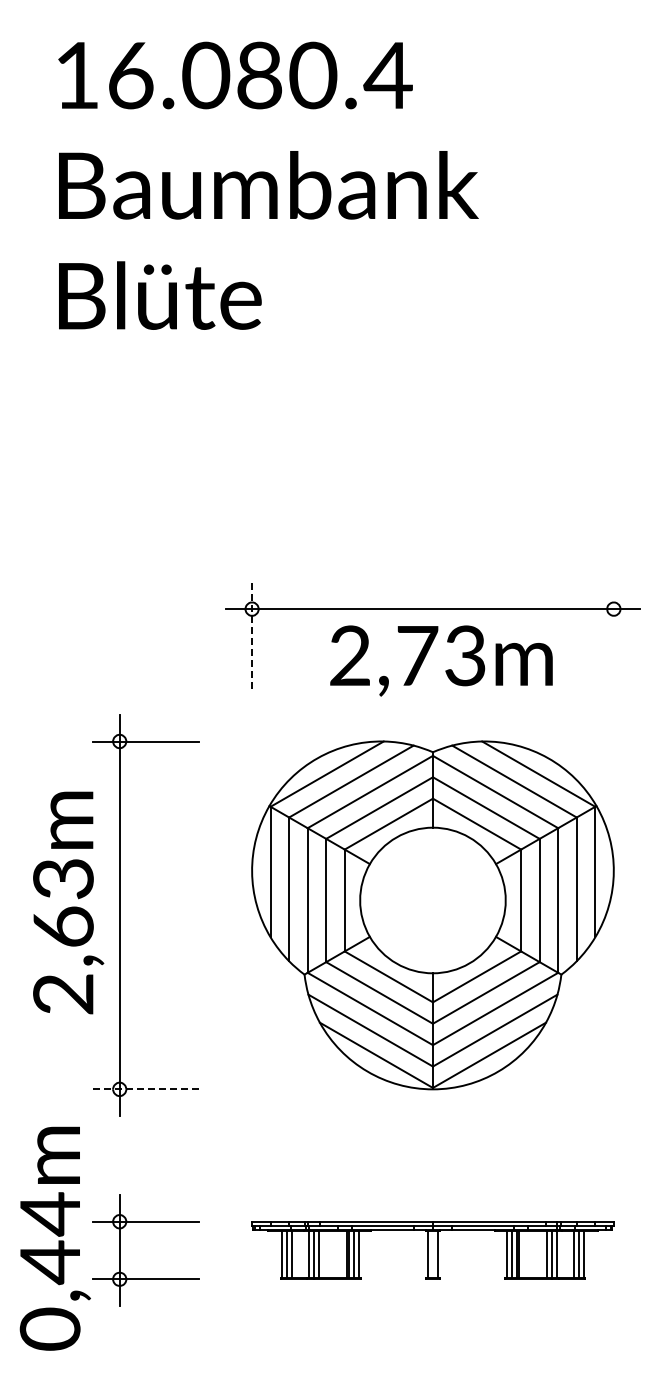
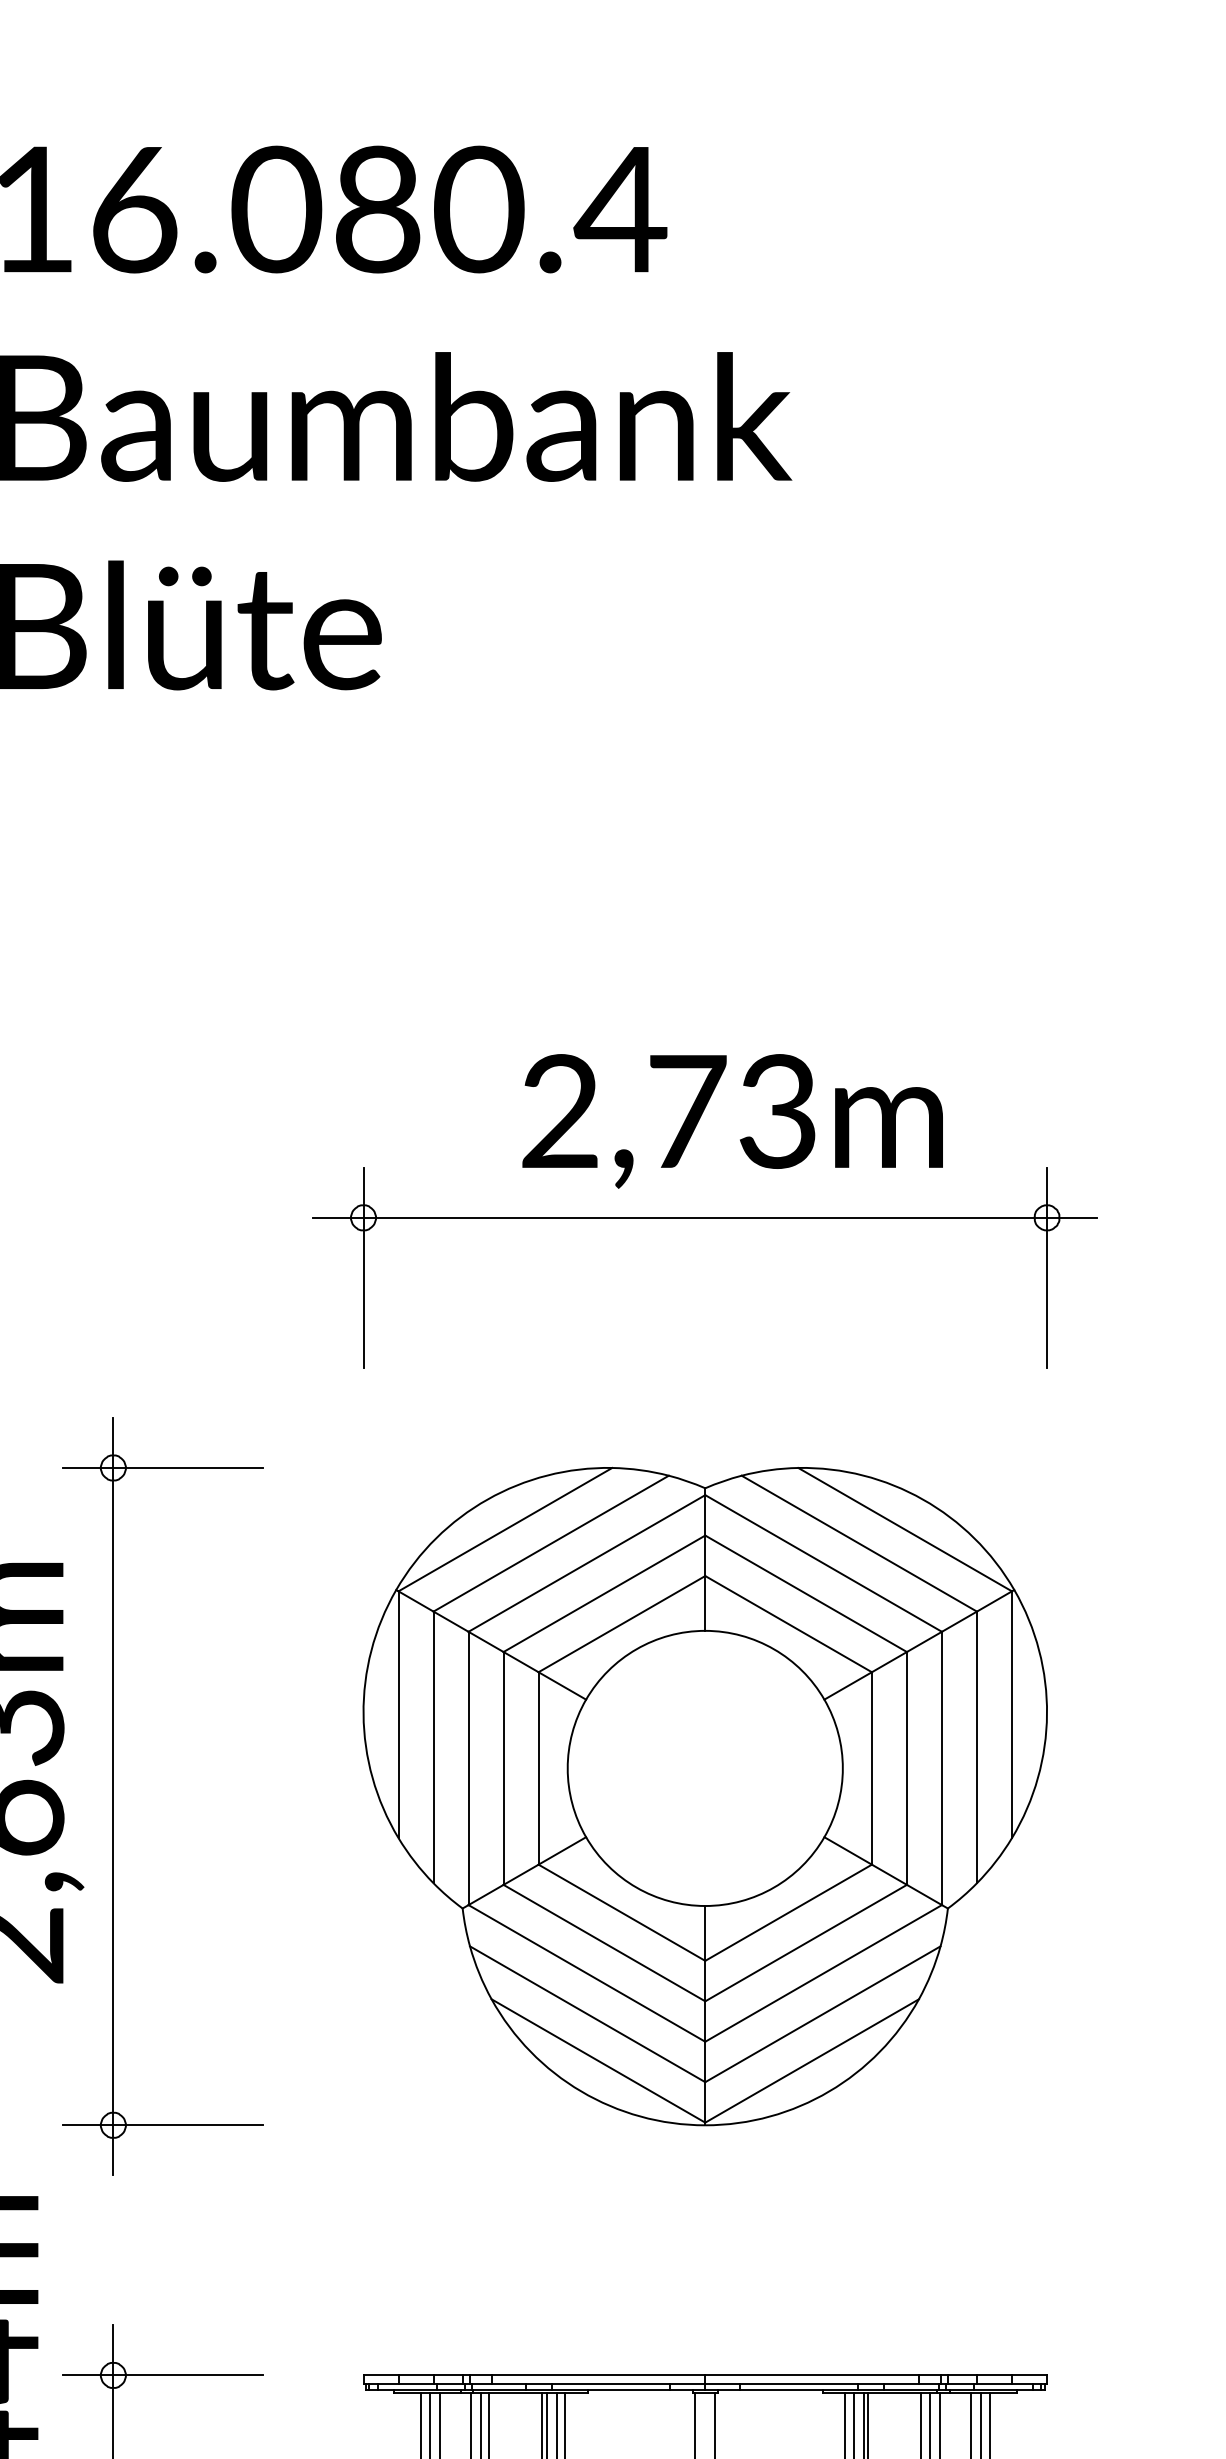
line: (252, 635) -> (364, 1267), dashed -> solid
line: (613, 635) -> (1046, 1267), added
text: (441, 660) -> (732, 1120), moved
line: (146, 1089) -> (163, 2125), dashed -> solid

